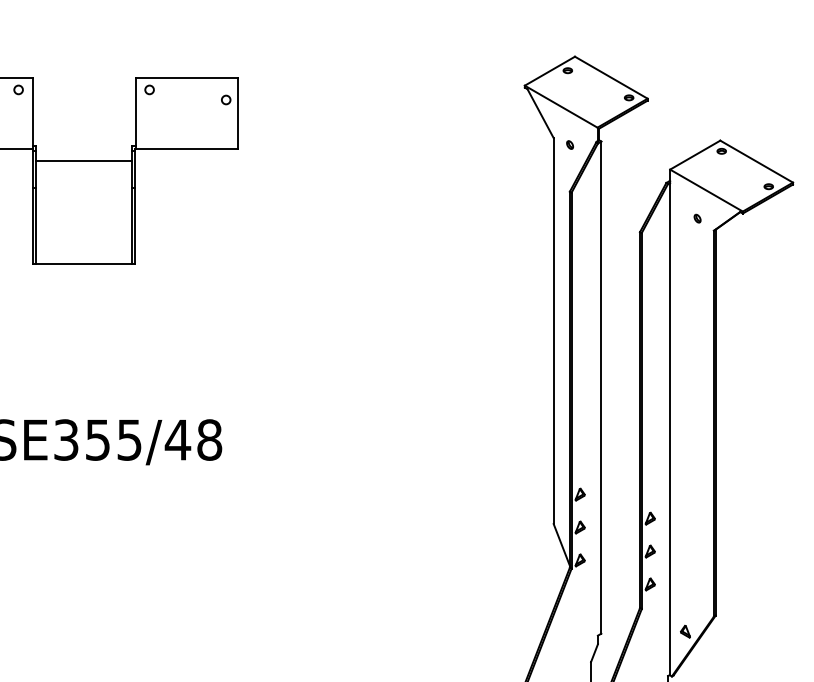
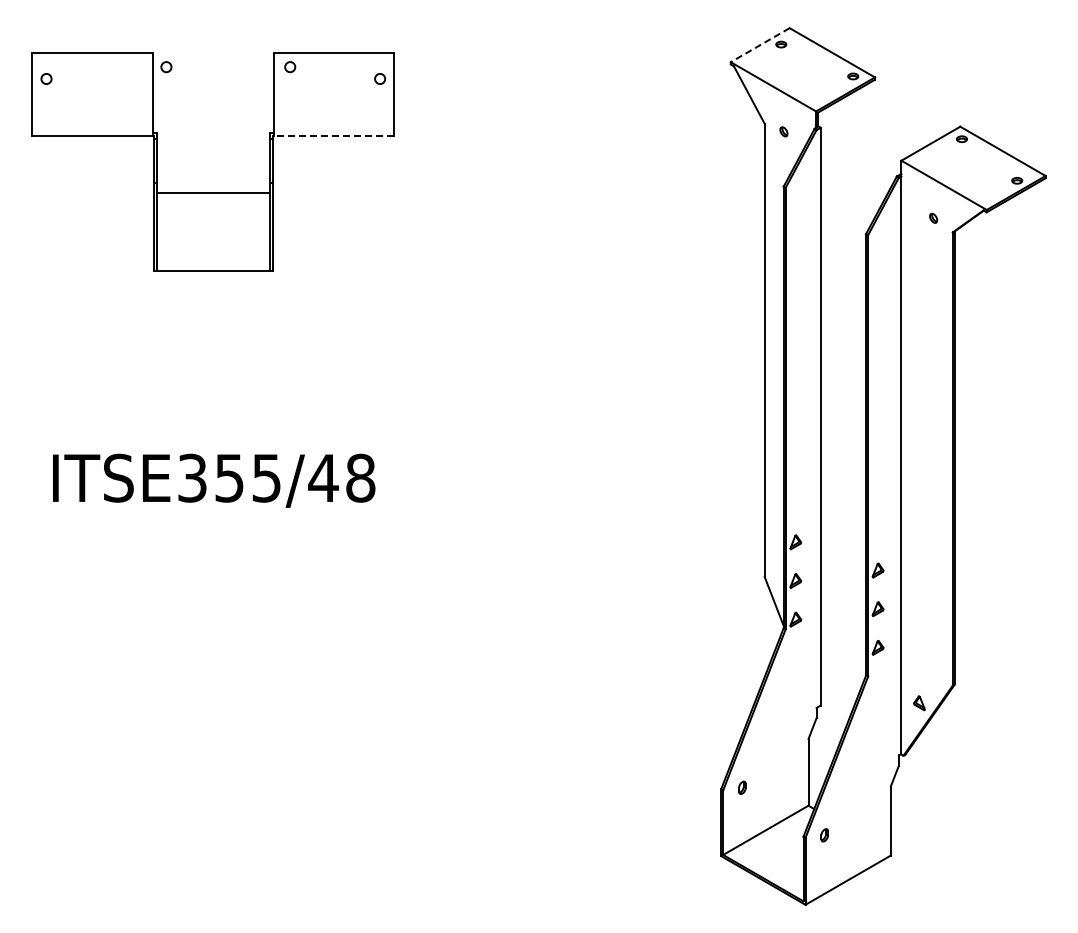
line: (549, 71) -> (759, 45), solid -> dashed
circle: (18, 90) -> (166, 67), moved
line: (186, 148) -> (333, 136), solid -> dashed
line: (84, 160) -> (213, 192), moved

